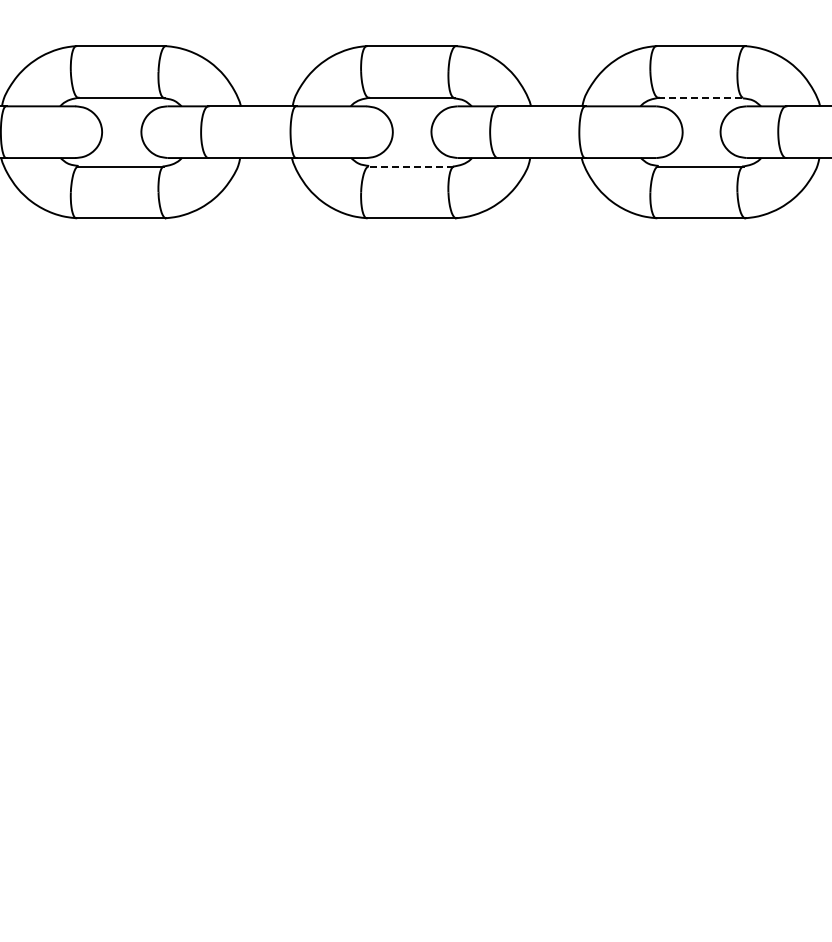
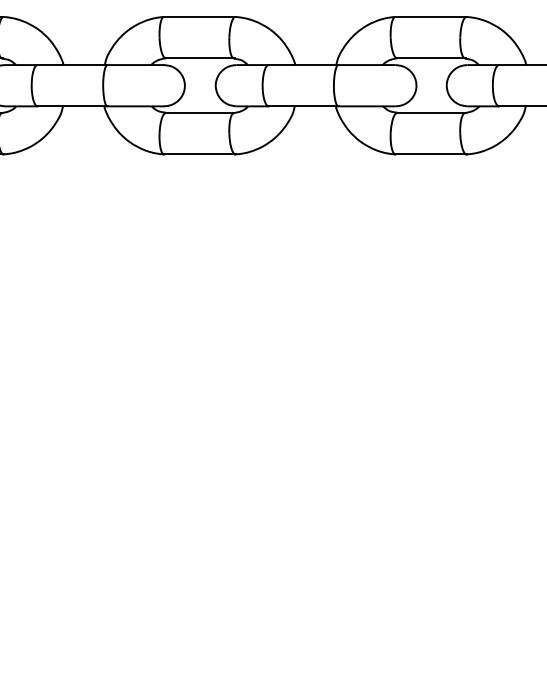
line: (701, 97) -> (431, 57), dashed -> solid
line: (410, 166) -> (199, 113), dashed -> solid

